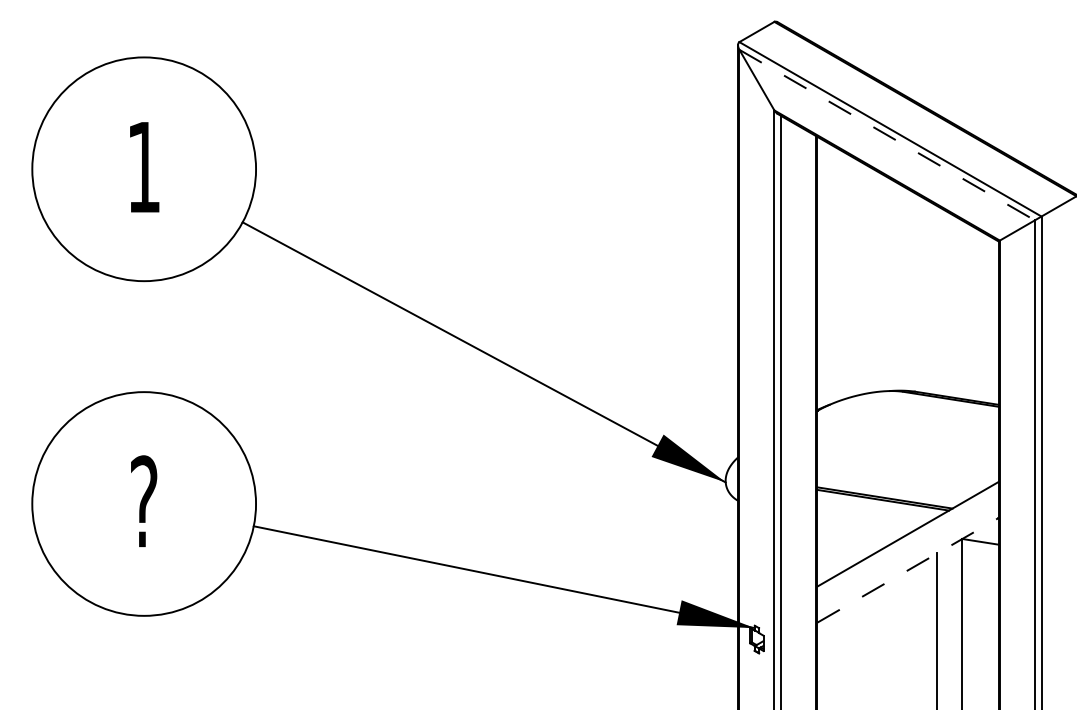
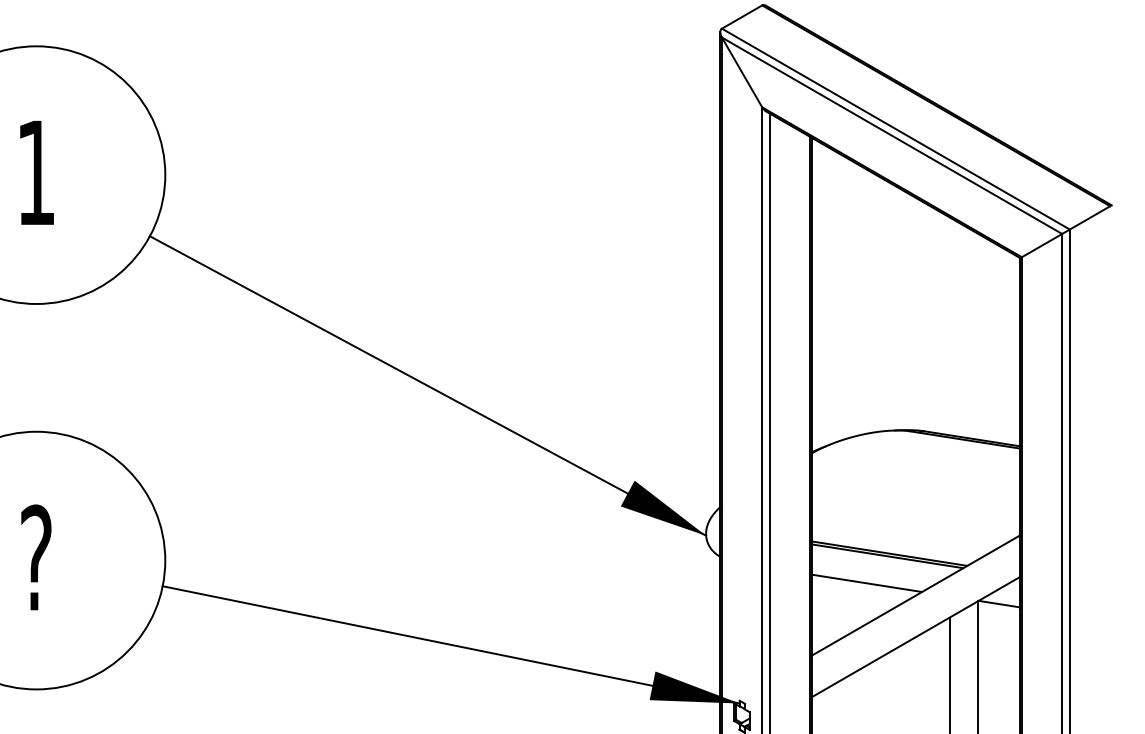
line: (887, 135) -> (892, 136), dashed -> solid
line: (865, 523) -> (867, 583), added
line: (907, 570) -> (915, 637), dashed -> solid

